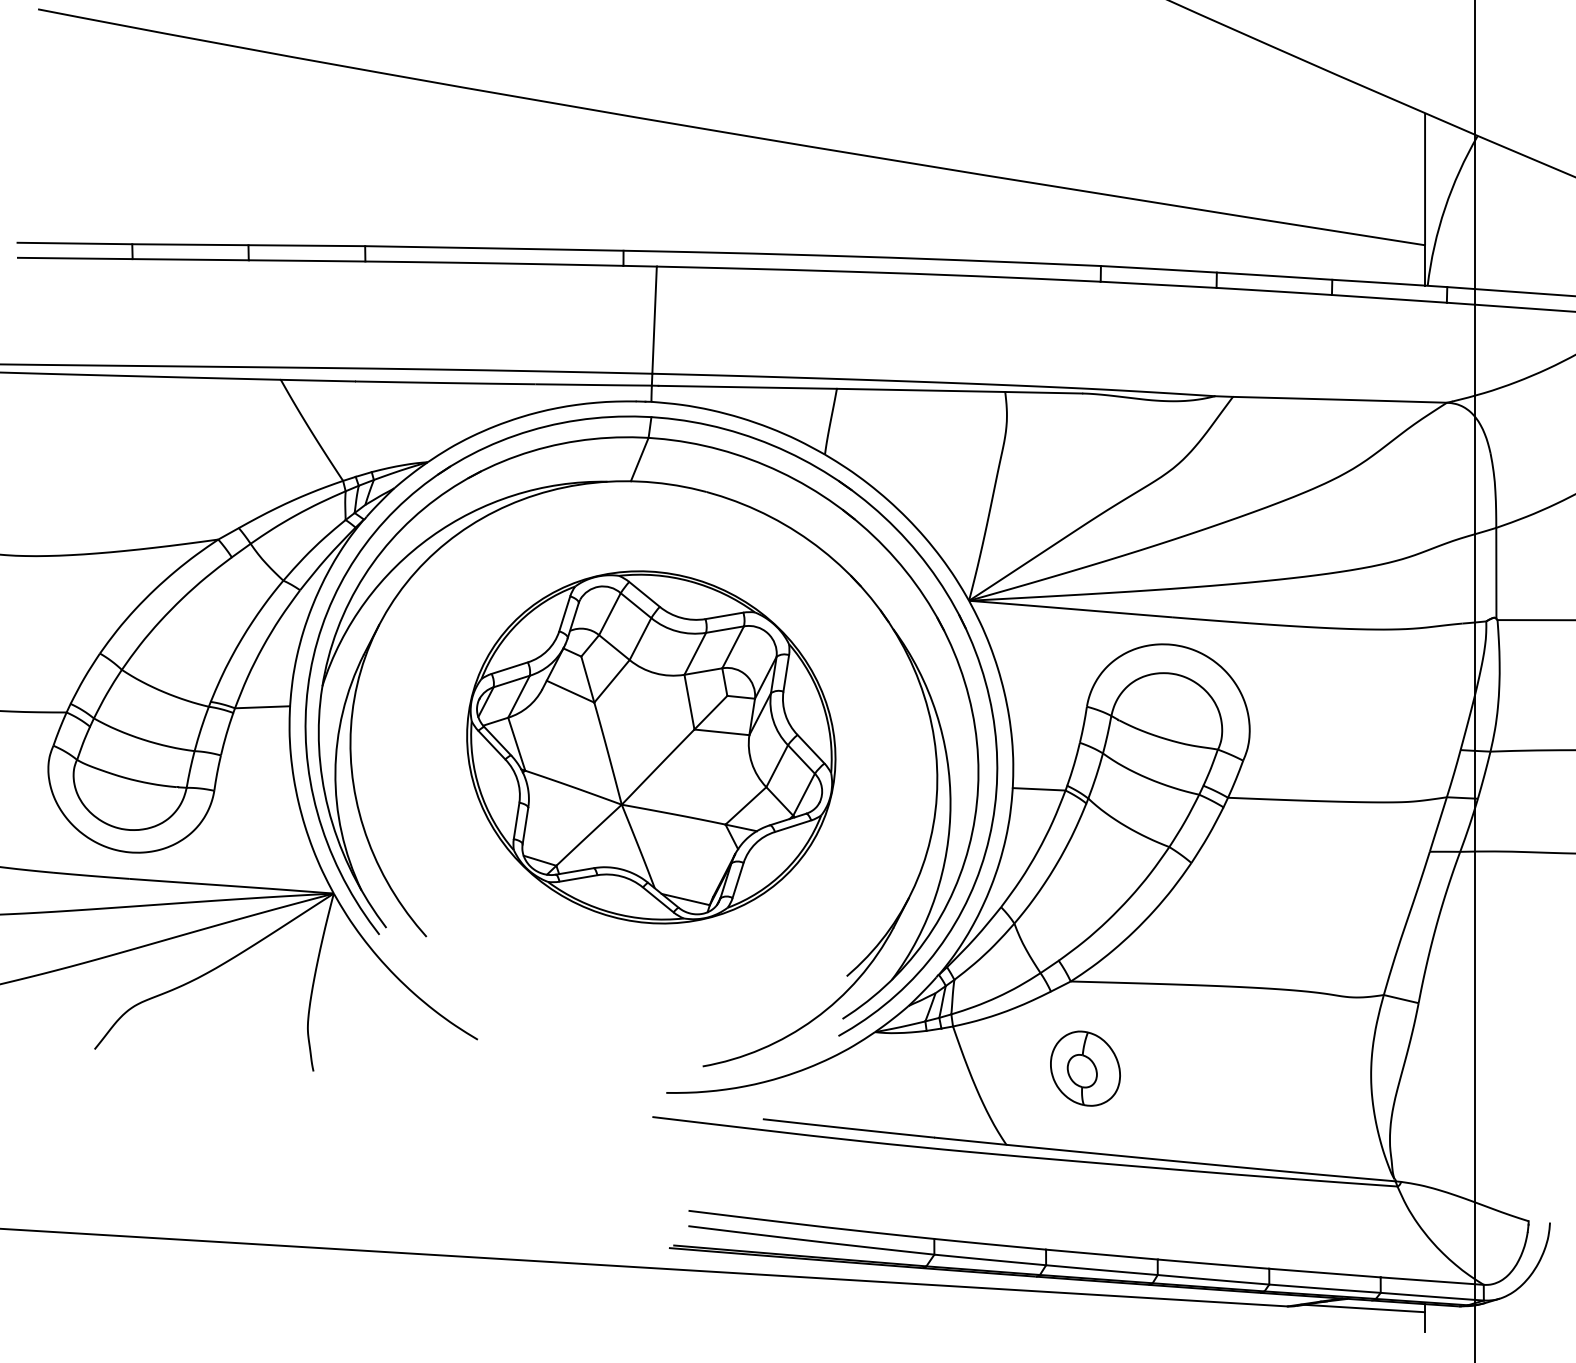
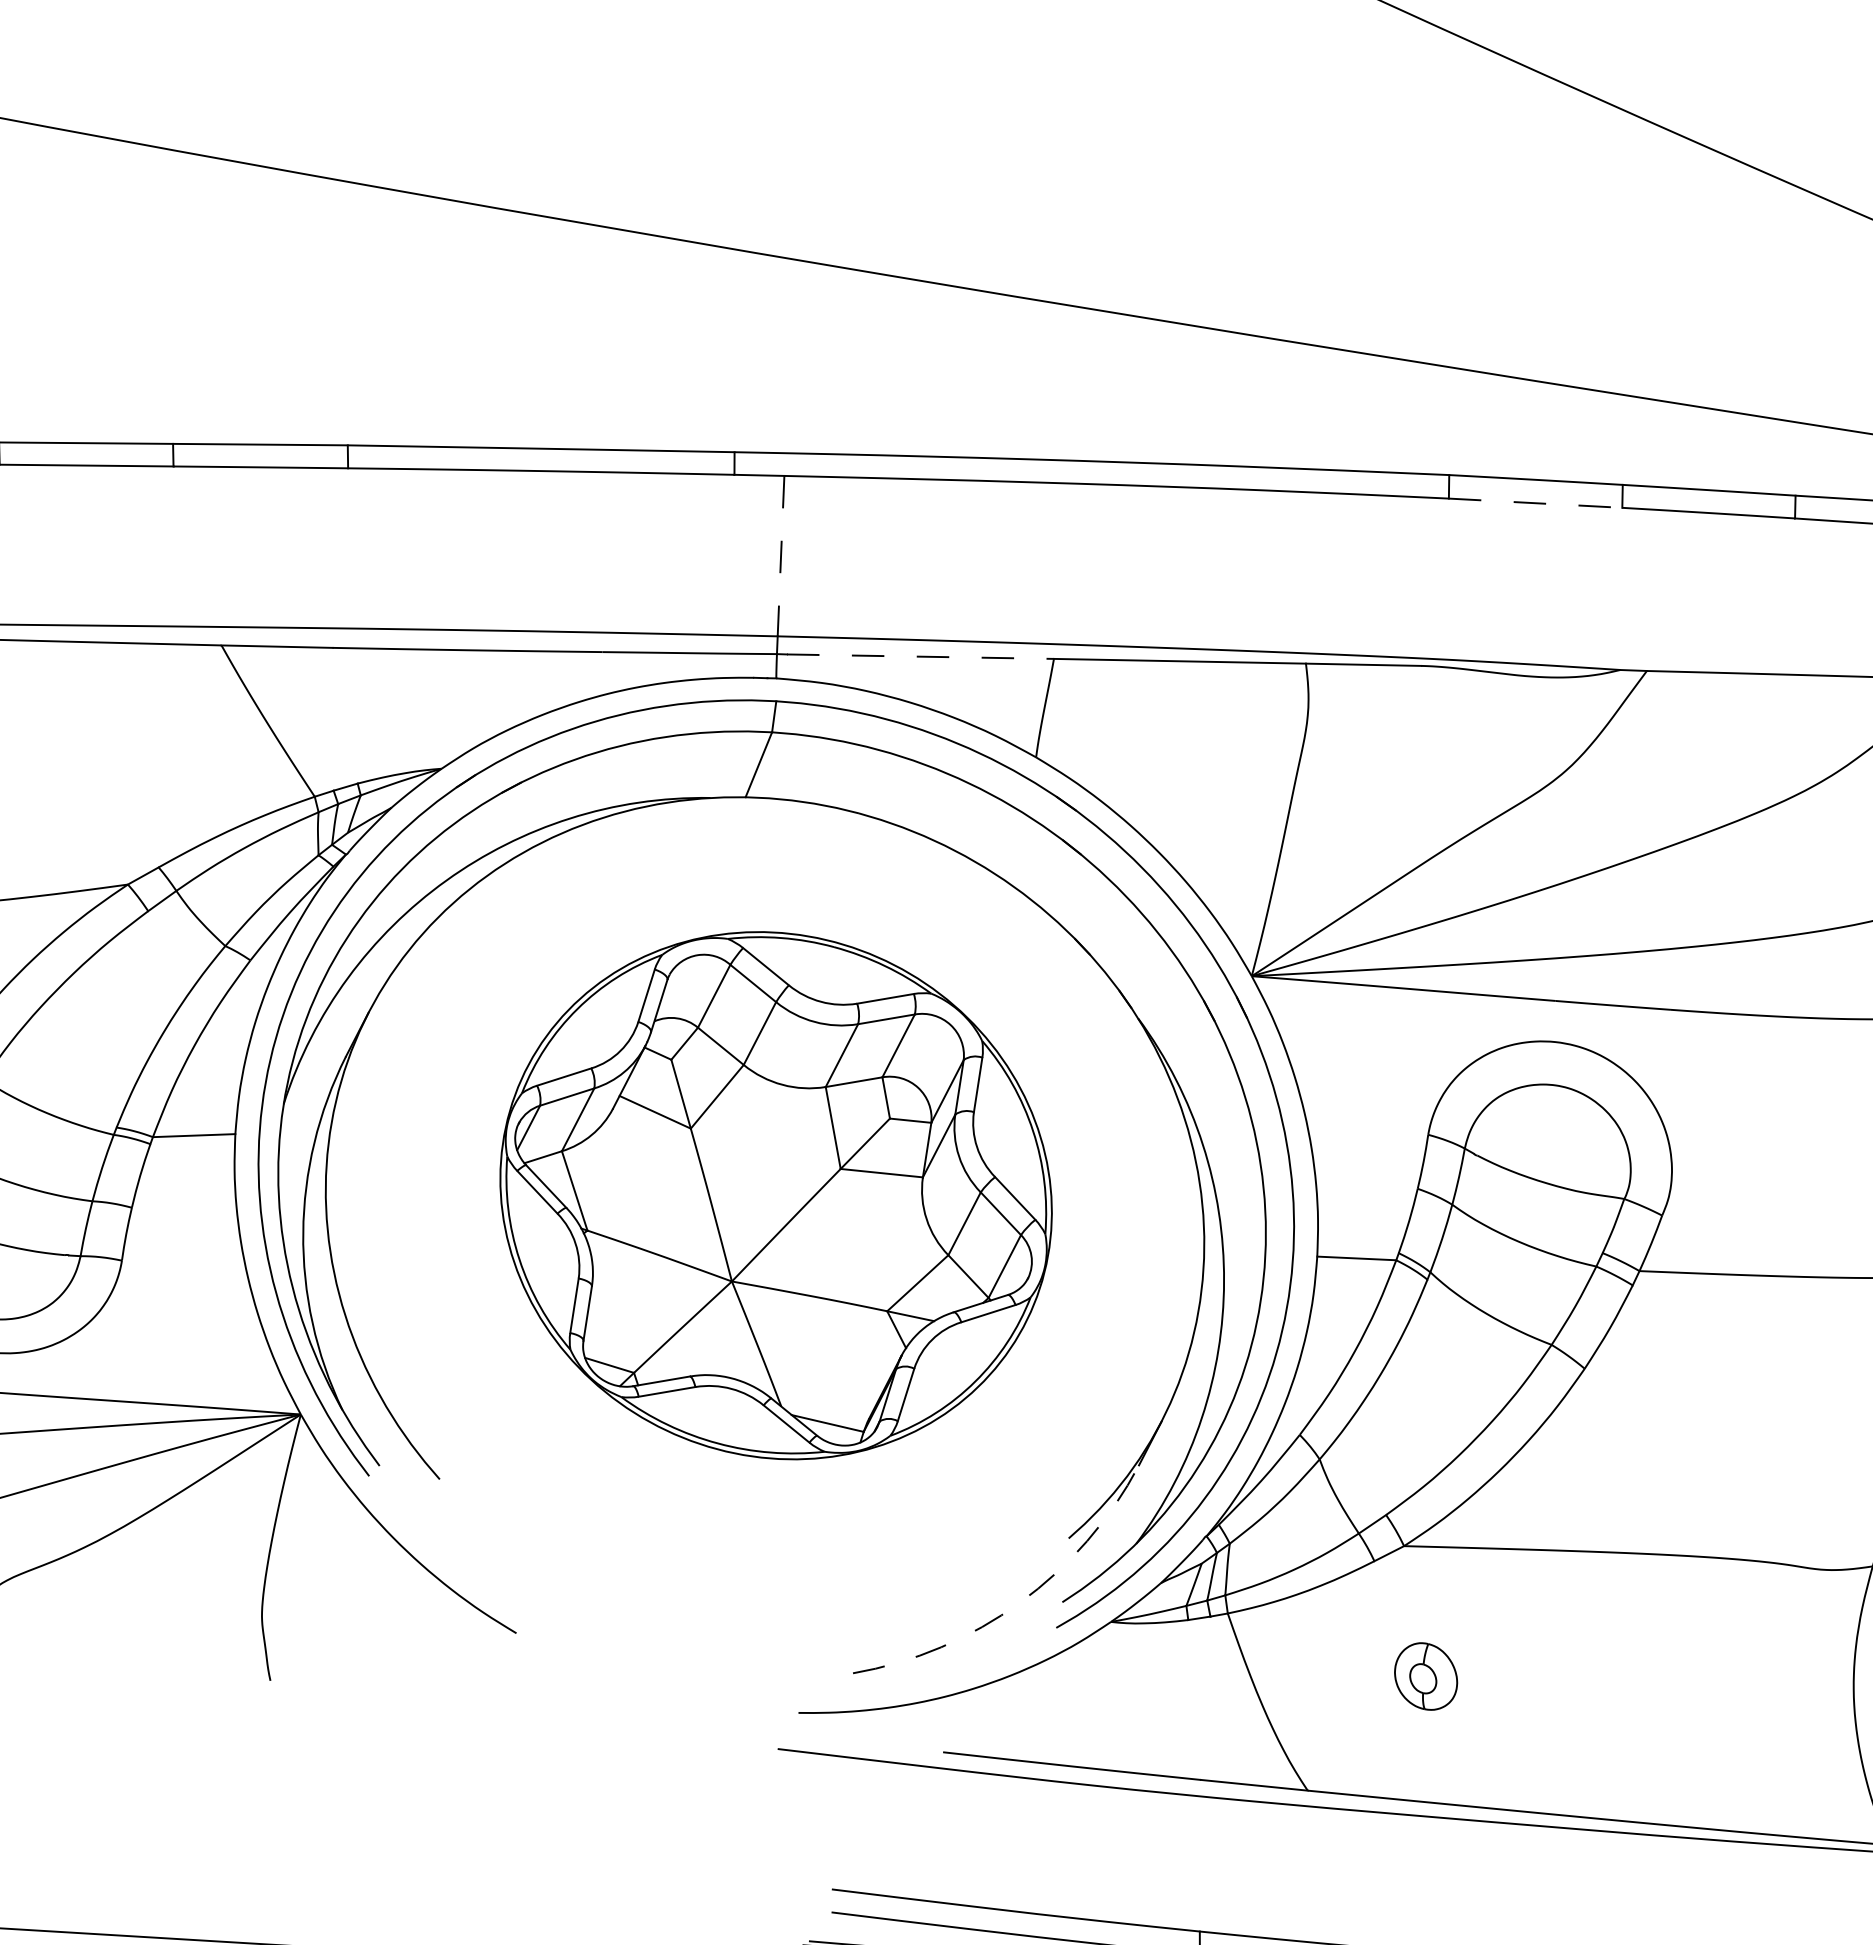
line: (1159, 284) -> (1536, 502), solid -> dashed
line: (654, 320) -> (780, 556), solid -> dashed
line: (748, 387) -> (921, 656), solid -> dashed
arc: (814, 1019) -> (1020, 1603), solid -> dashed
part: (1085, 1068) -> (1426, 1676), size x0.6

